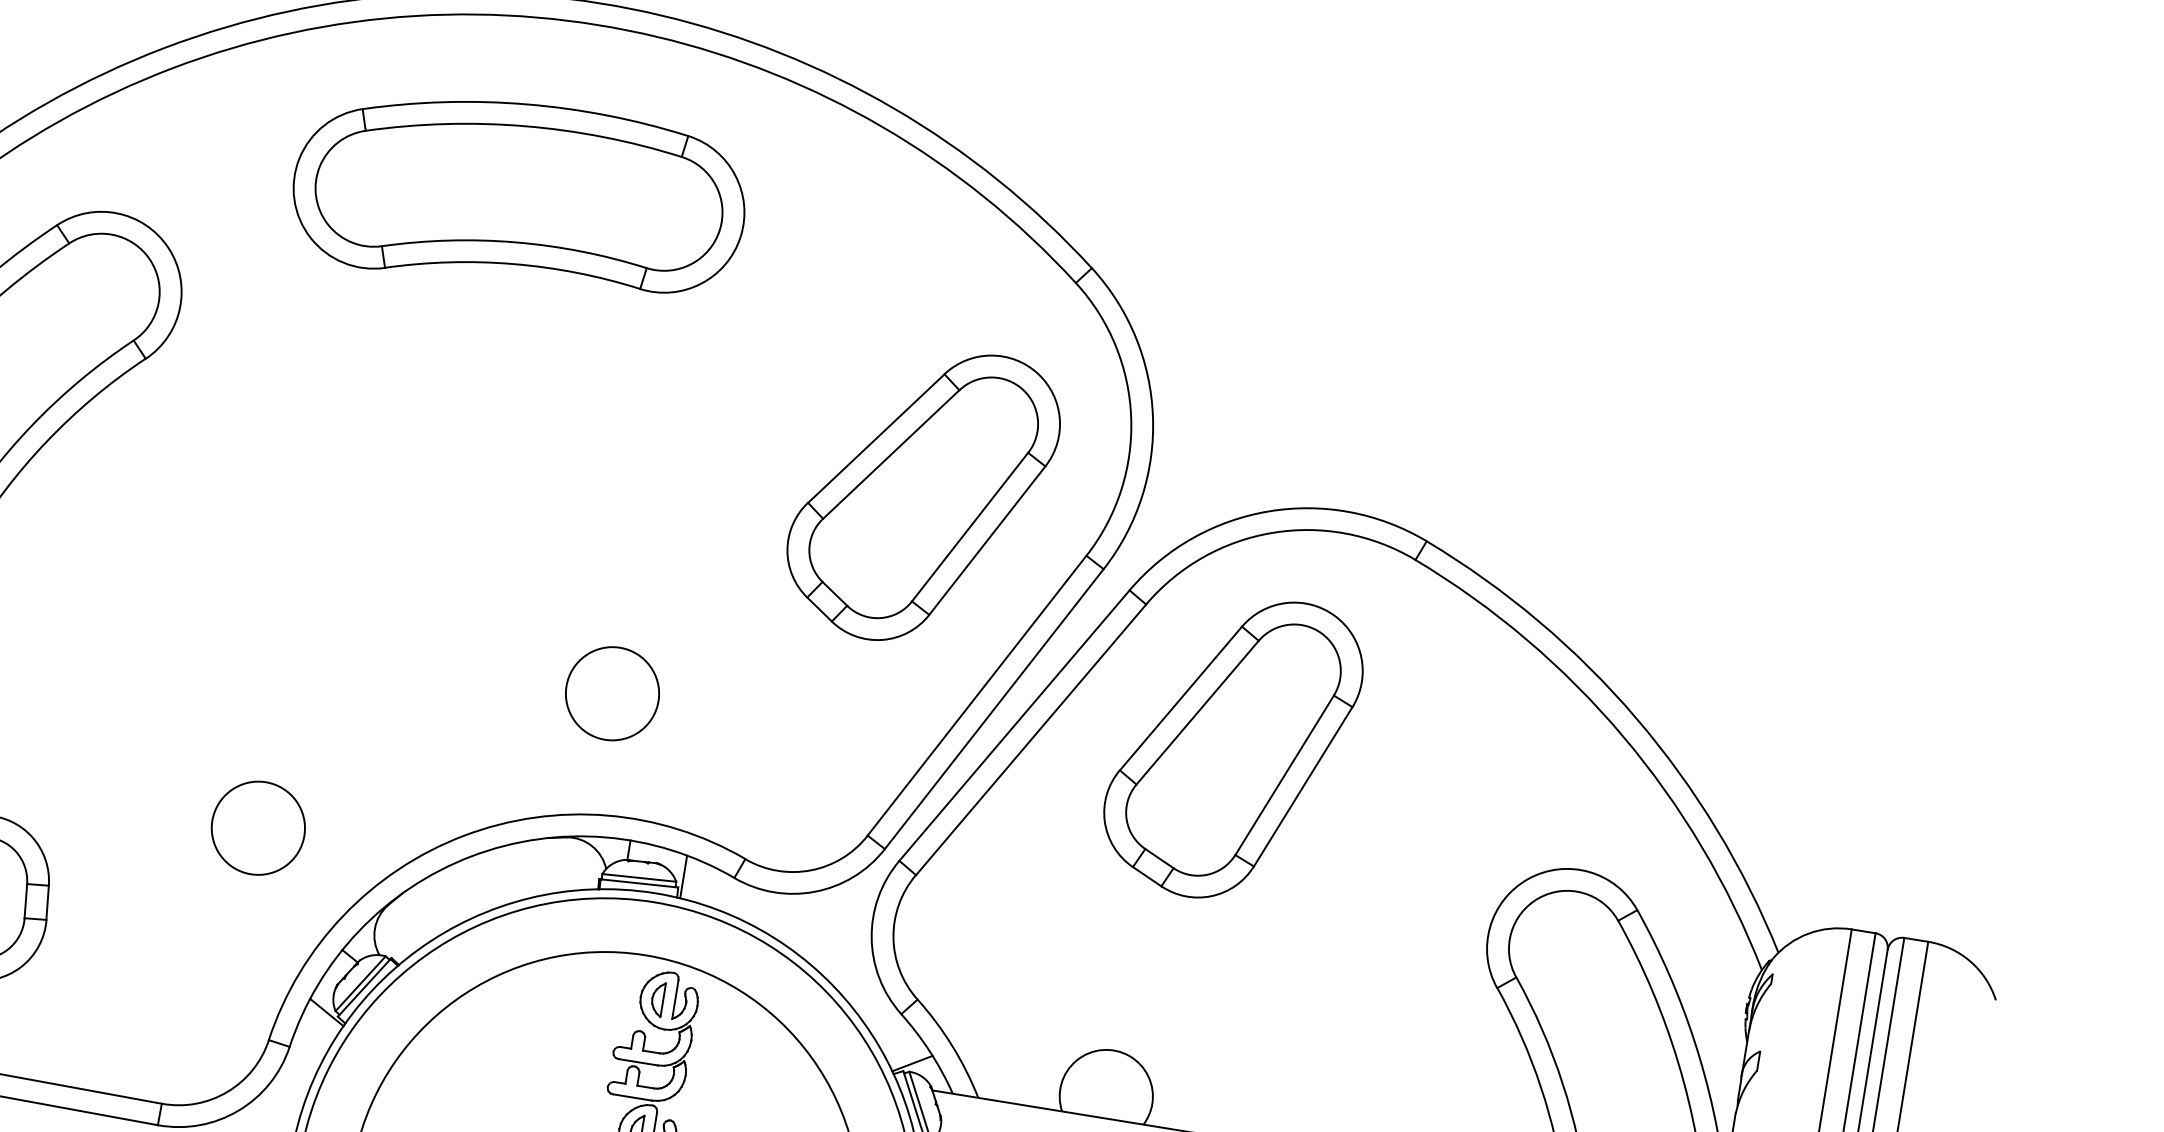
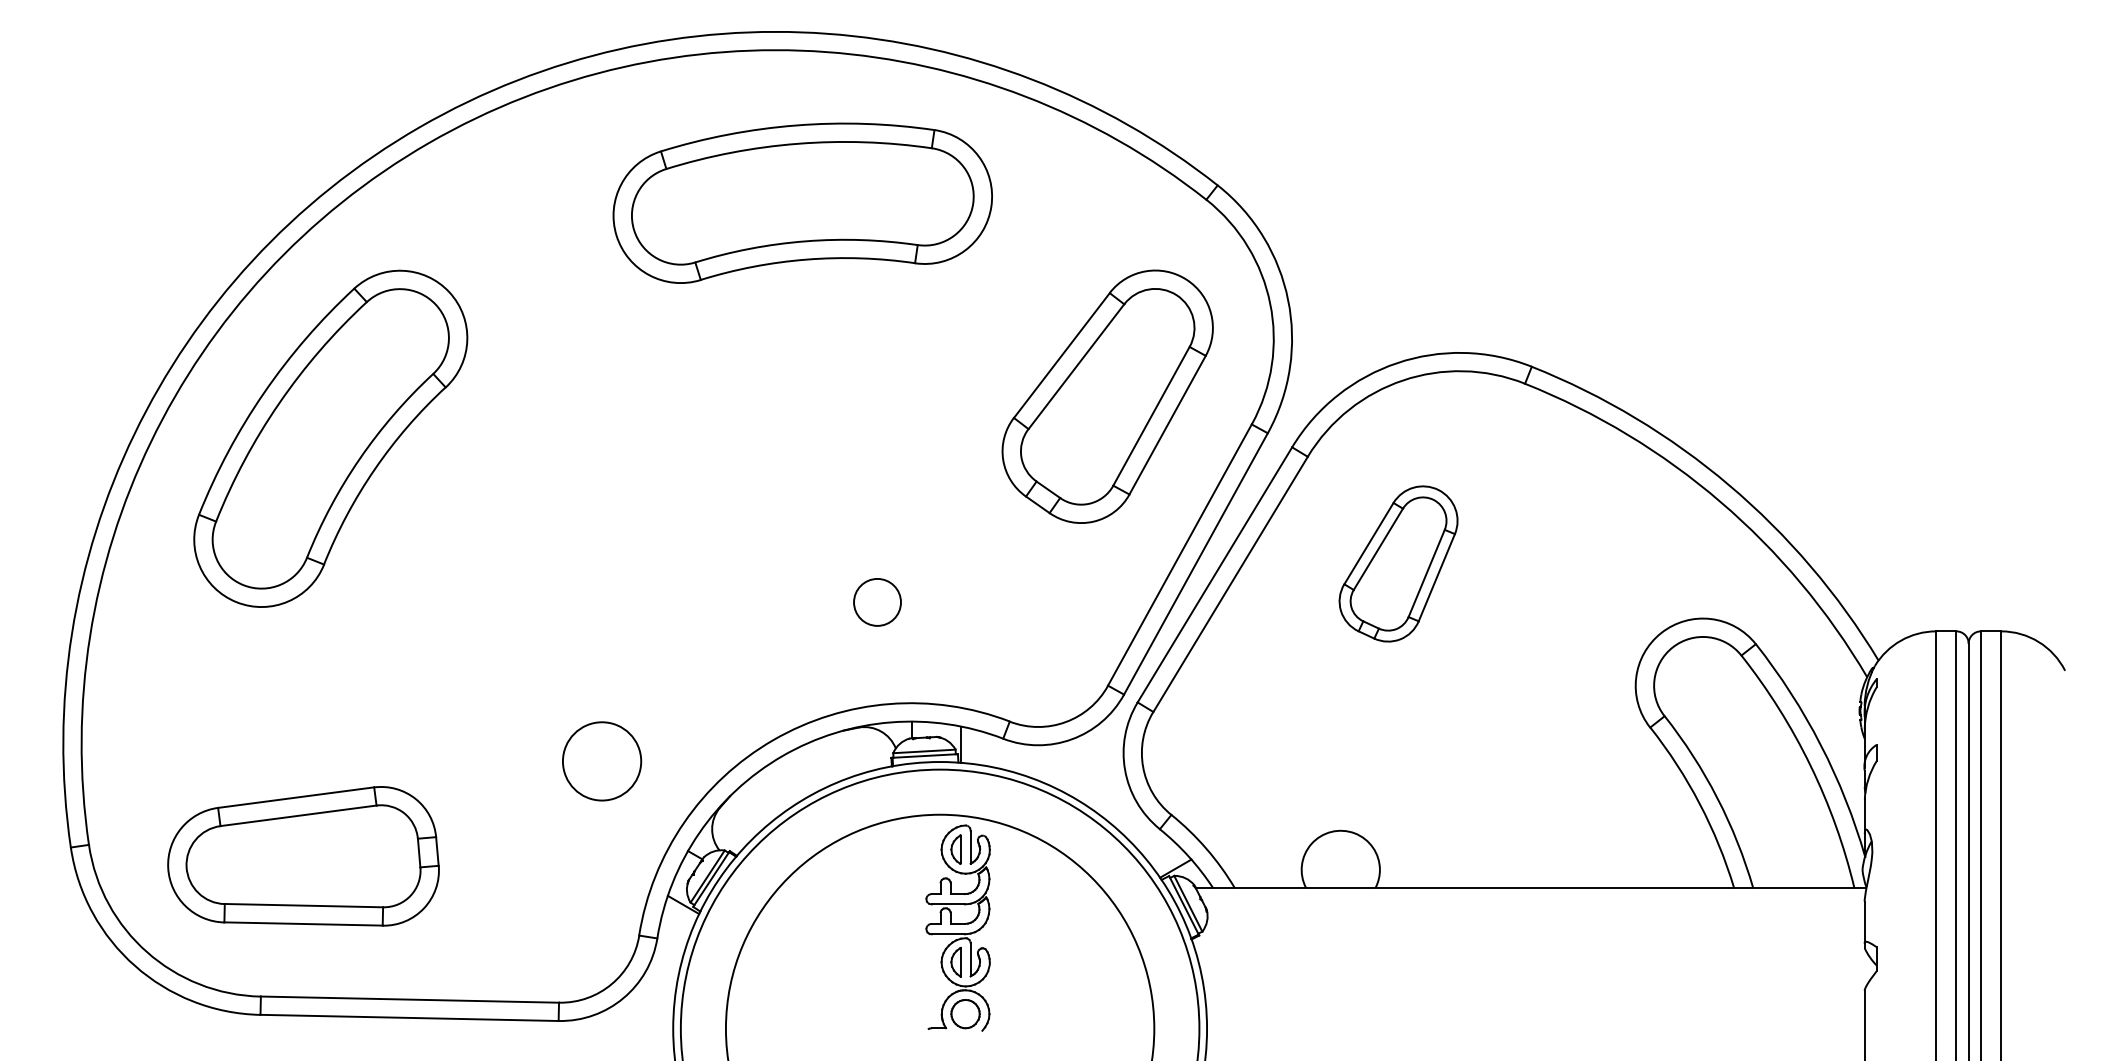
part: (519, 196) -> (802, 202), moved
circle: (612, 693) -> (877, 602), size x0.6
part: (1232, 747) -> (1398, 563), size x0.6

